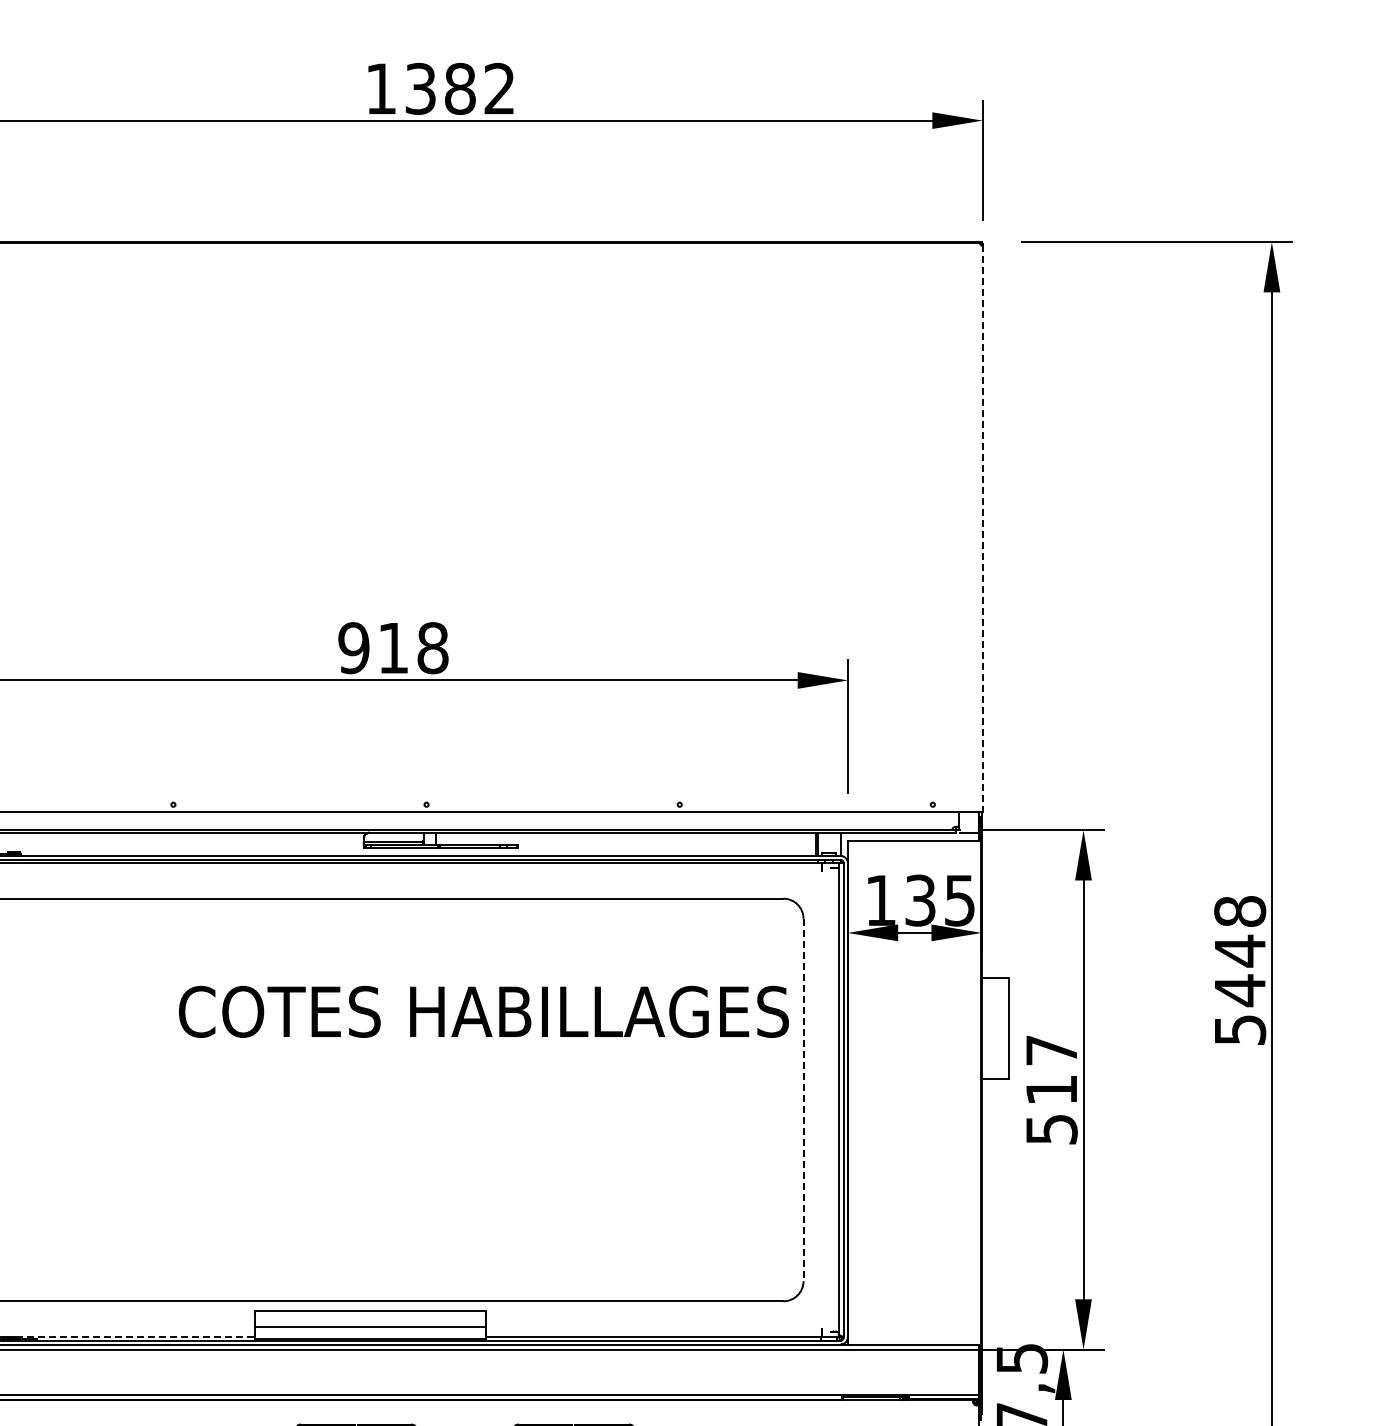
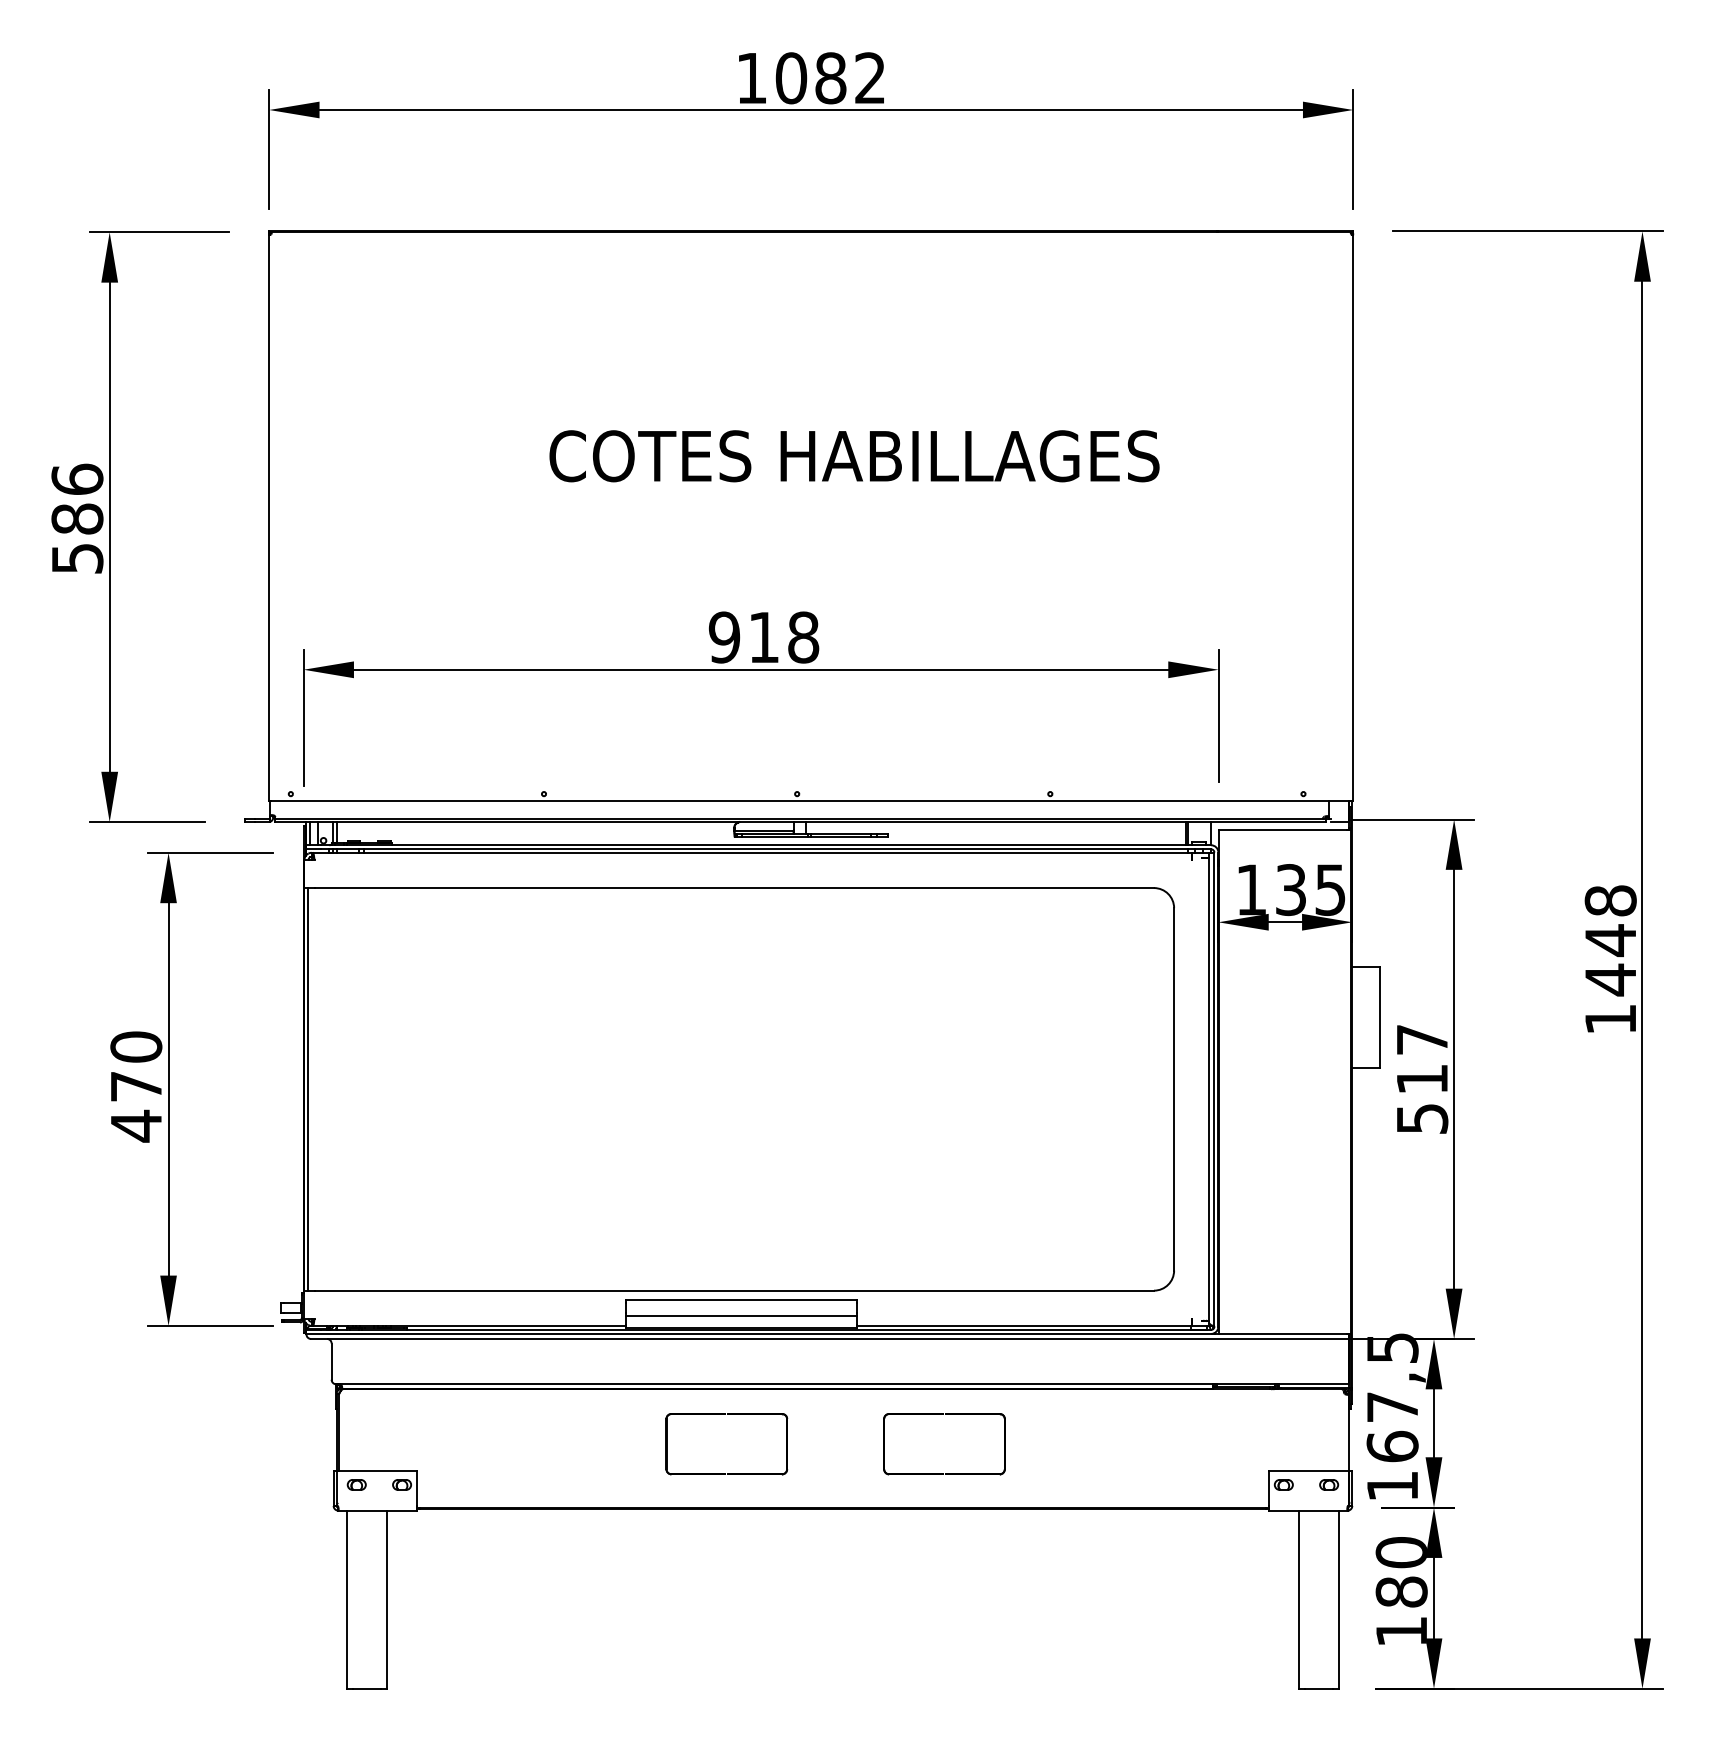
text: (420, 89) -> (791, 78), 1382 -> 1082
line: (982, 529) -> (1353, 518), dashed -> solid
text: (483, 1012) -> (854, 456), moved
text: (1239, 1030) -> (1610, 1019), 5448 -> 1448
line: (803, 1100) -> (1174, 1089), dashed -> solid
line: (134, 1336) -> (505, 1325), dashed -> solid

